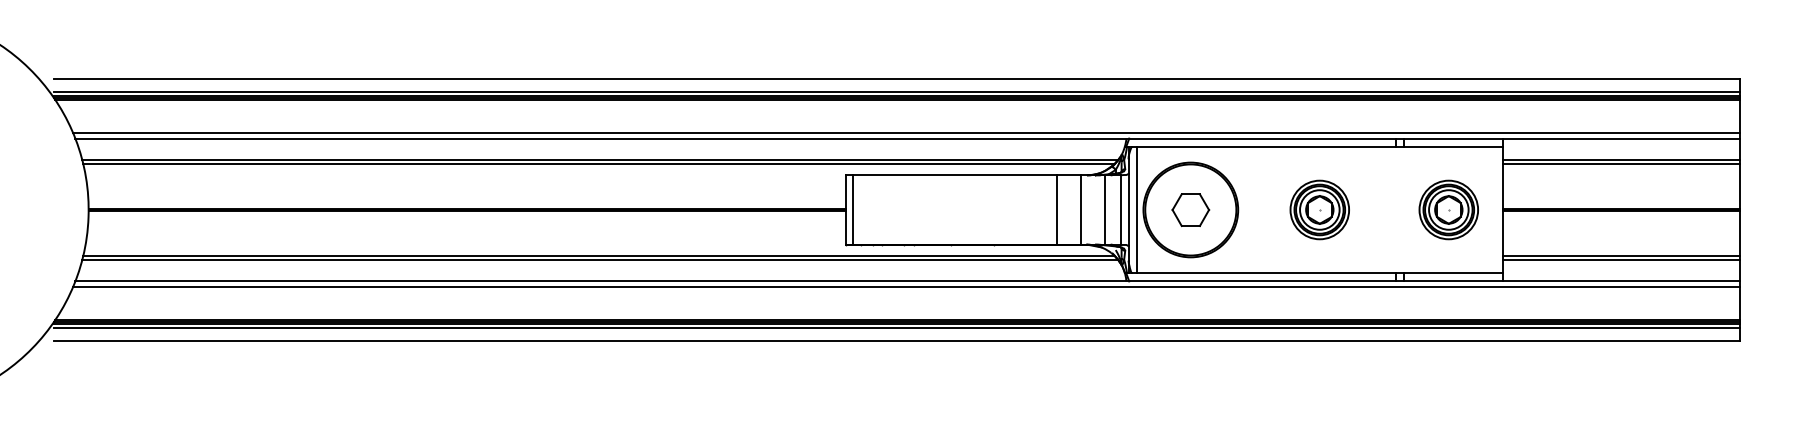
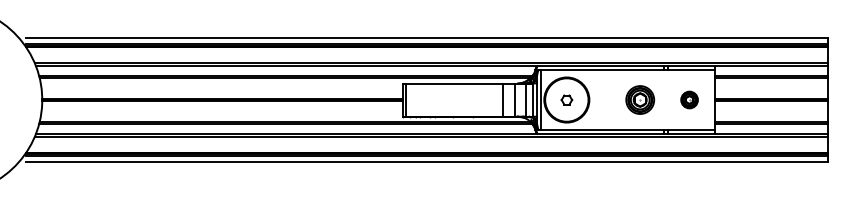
part: (1190, 208) -> (566, 99), size x0.6
part: (1320, 208) -> (640, 99), moved
part: (1448, 208) -> (689, 99), size x0.6

